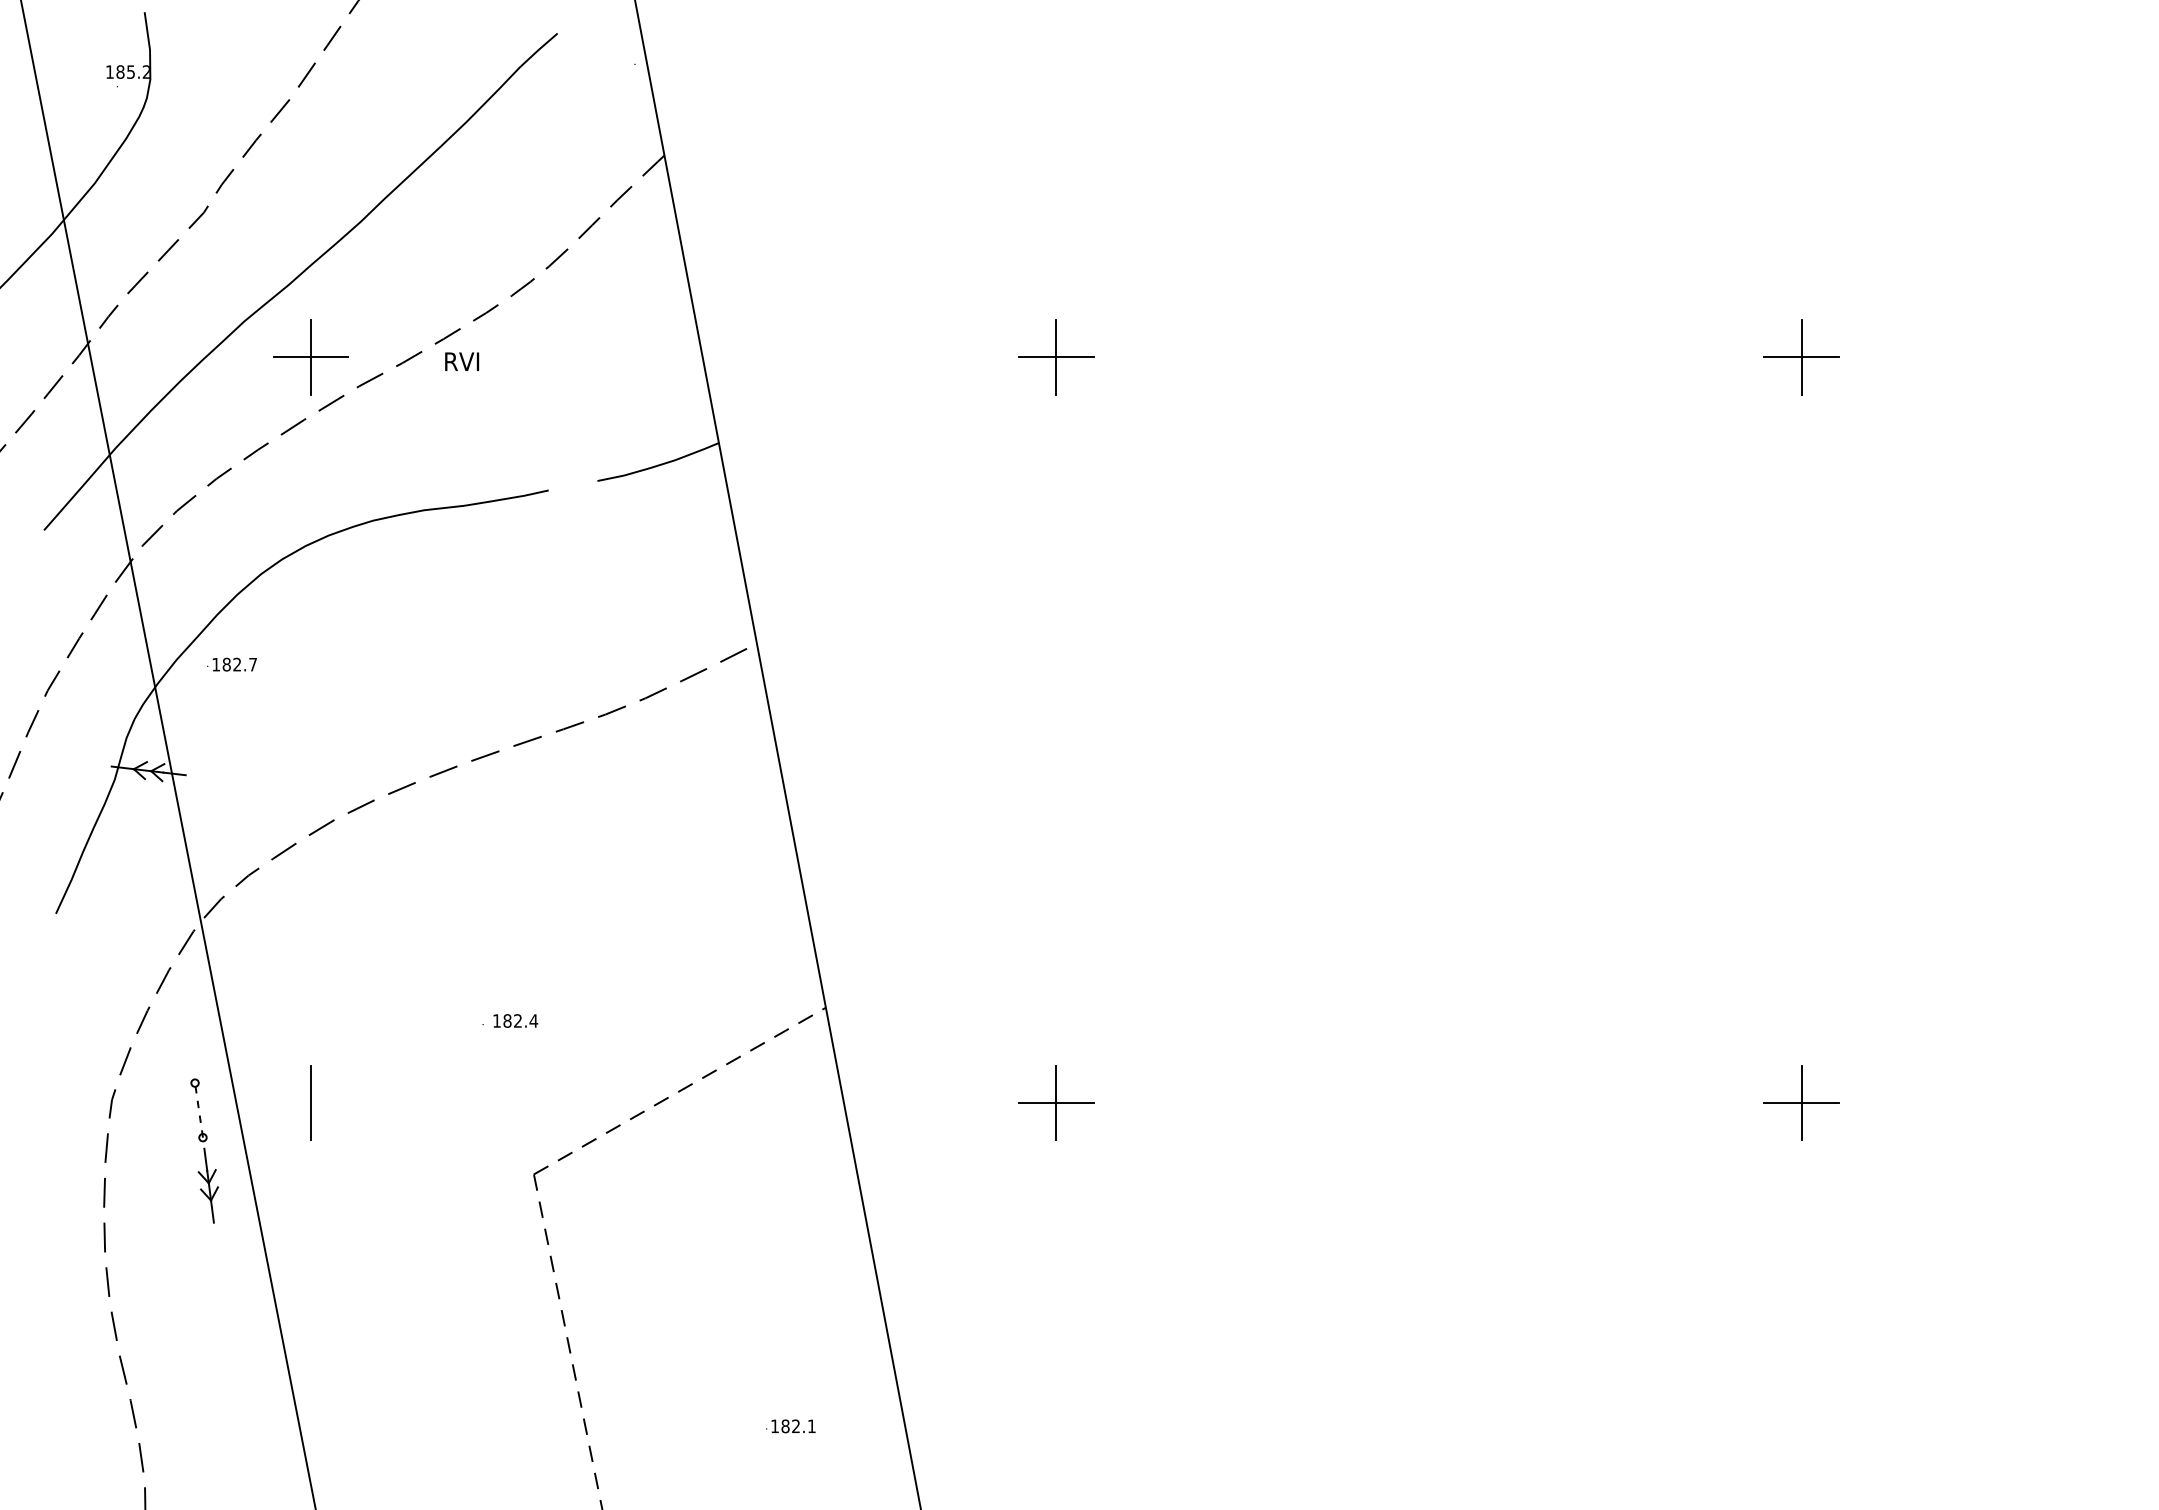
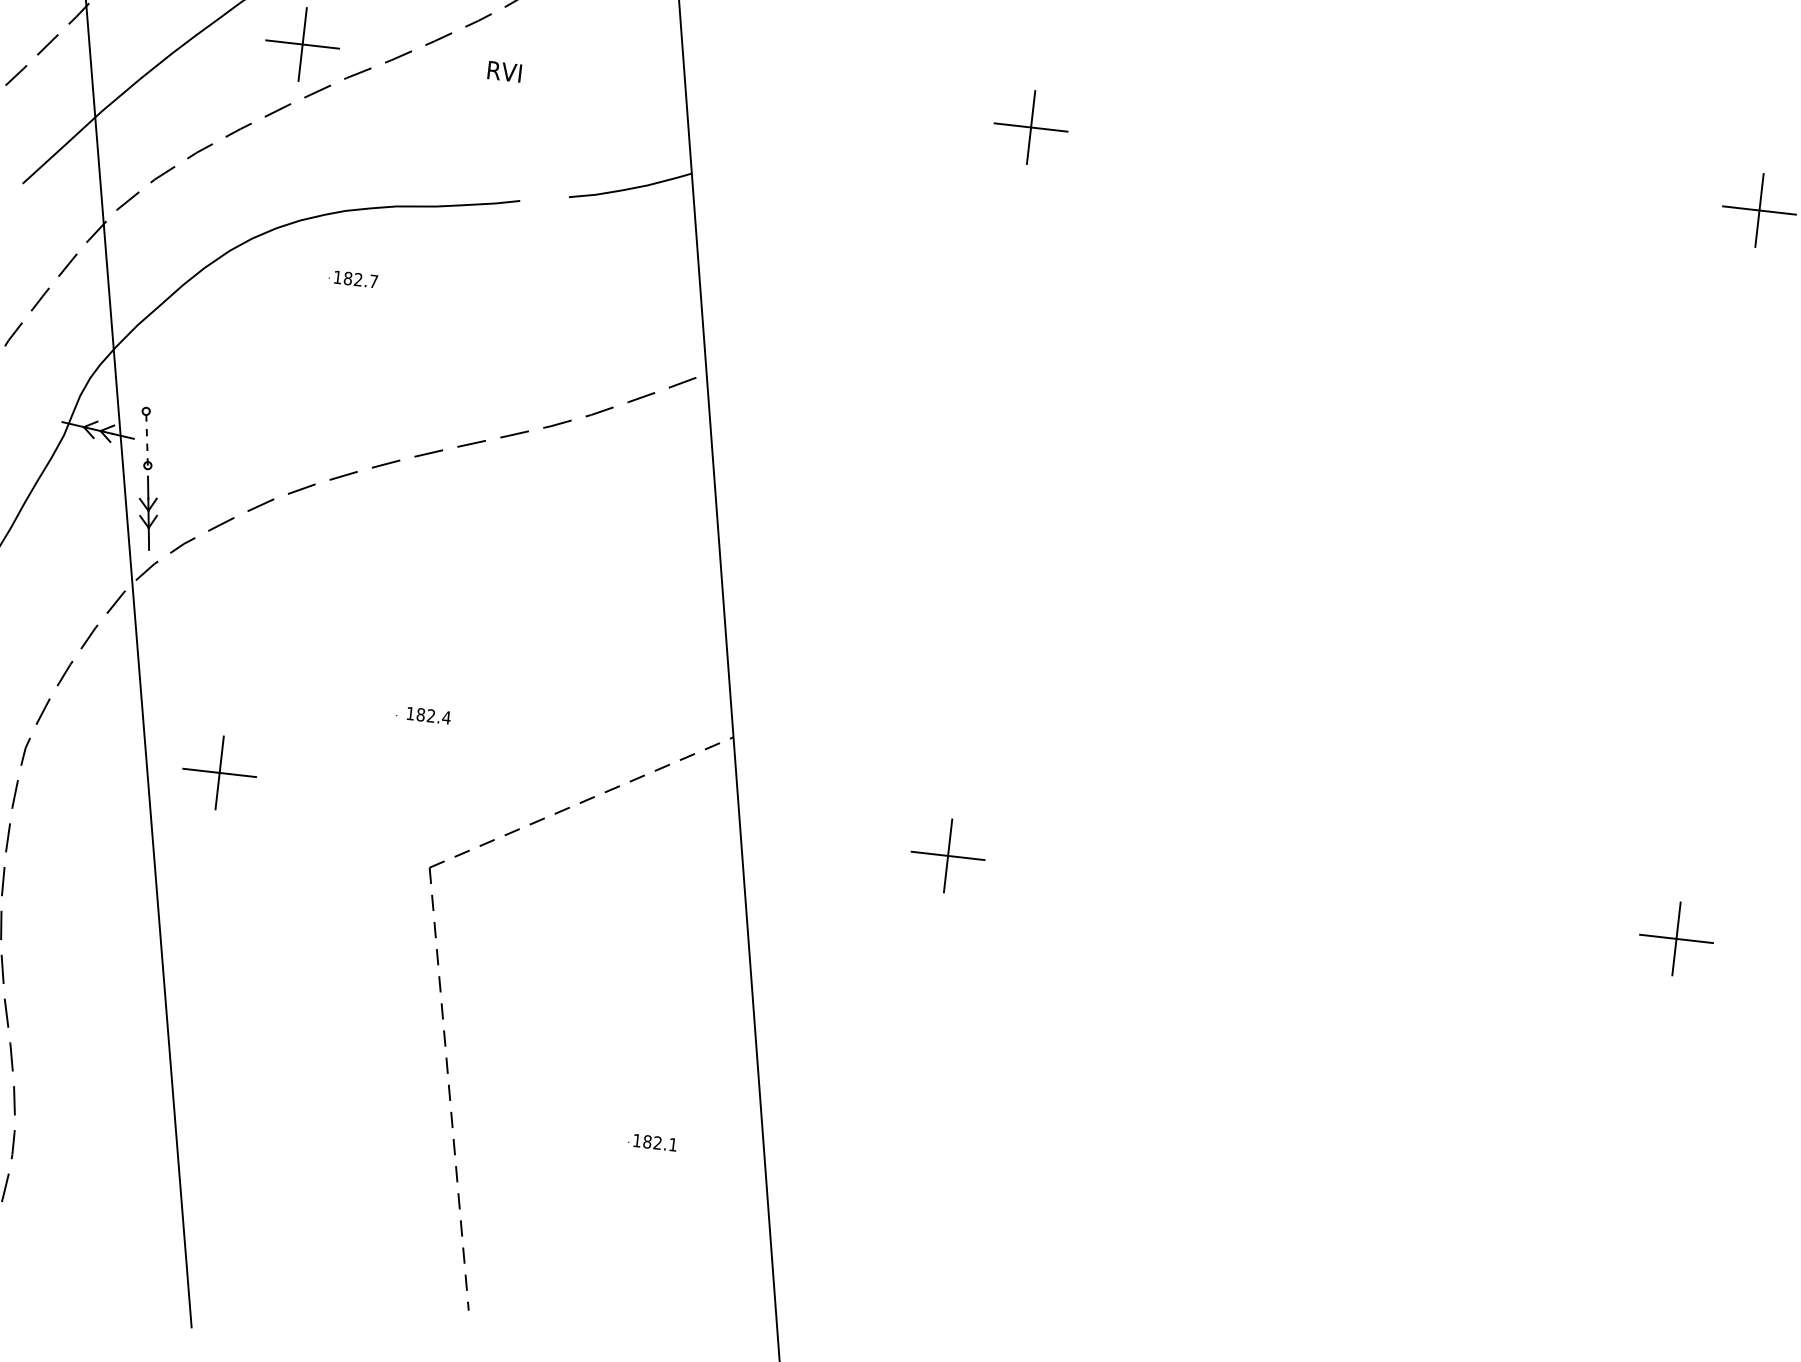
text: (462, 361) -> (505, 71), moved
text: (231, 664) -> (352, 278), moved
line: (310, 1102) -> (219, 772), added
part: (204, 1150) -> (147, 478), moved

